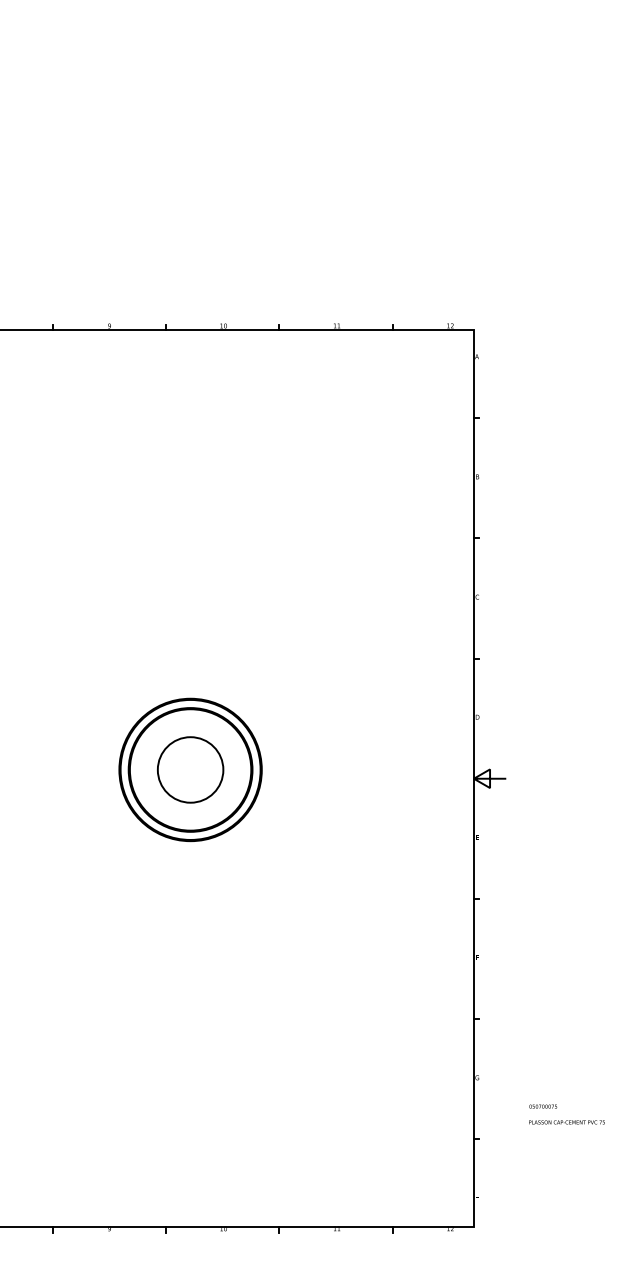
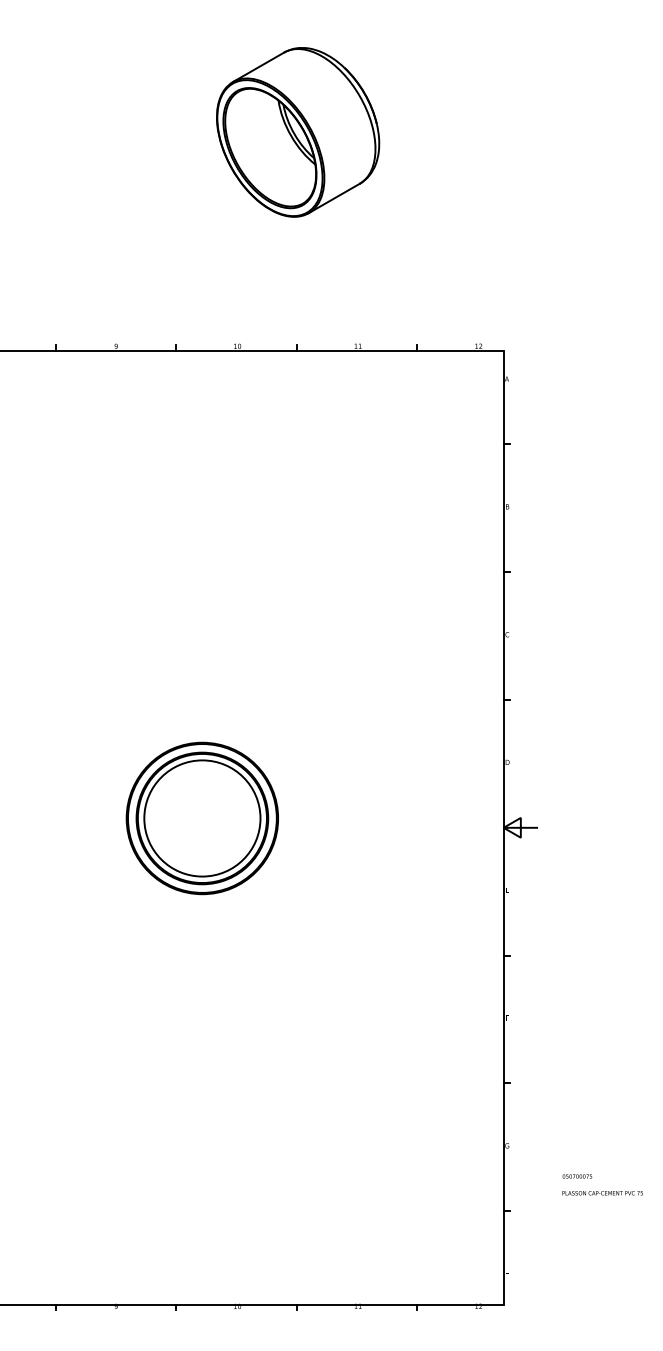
part: (280, 124) -> (298, 132), added
circle: (190, 769) -> (202, 818), size x1.67

